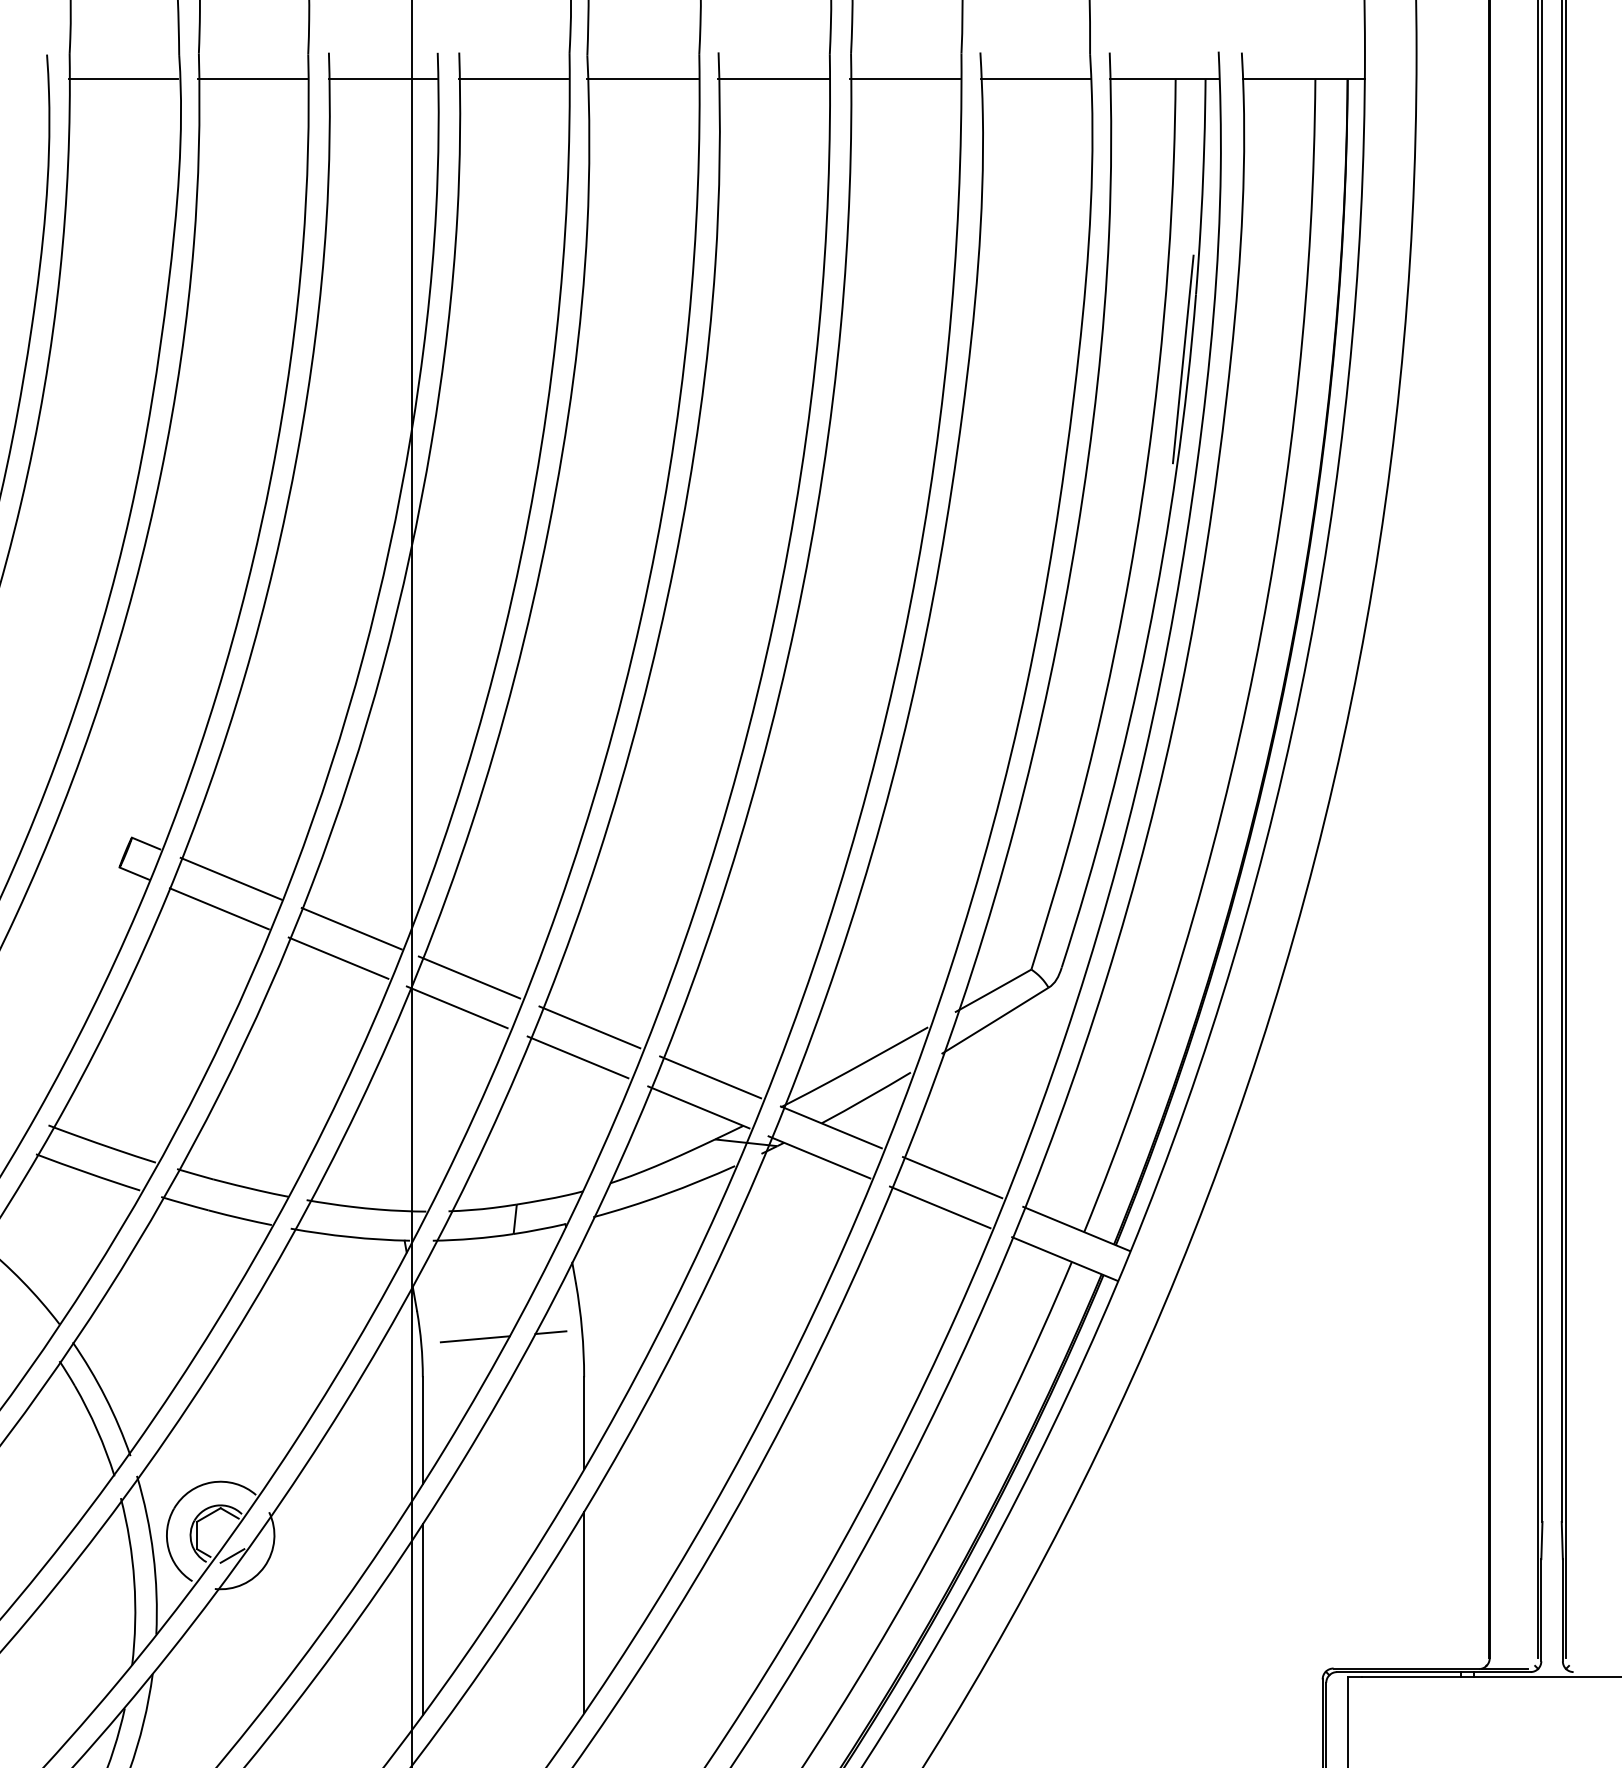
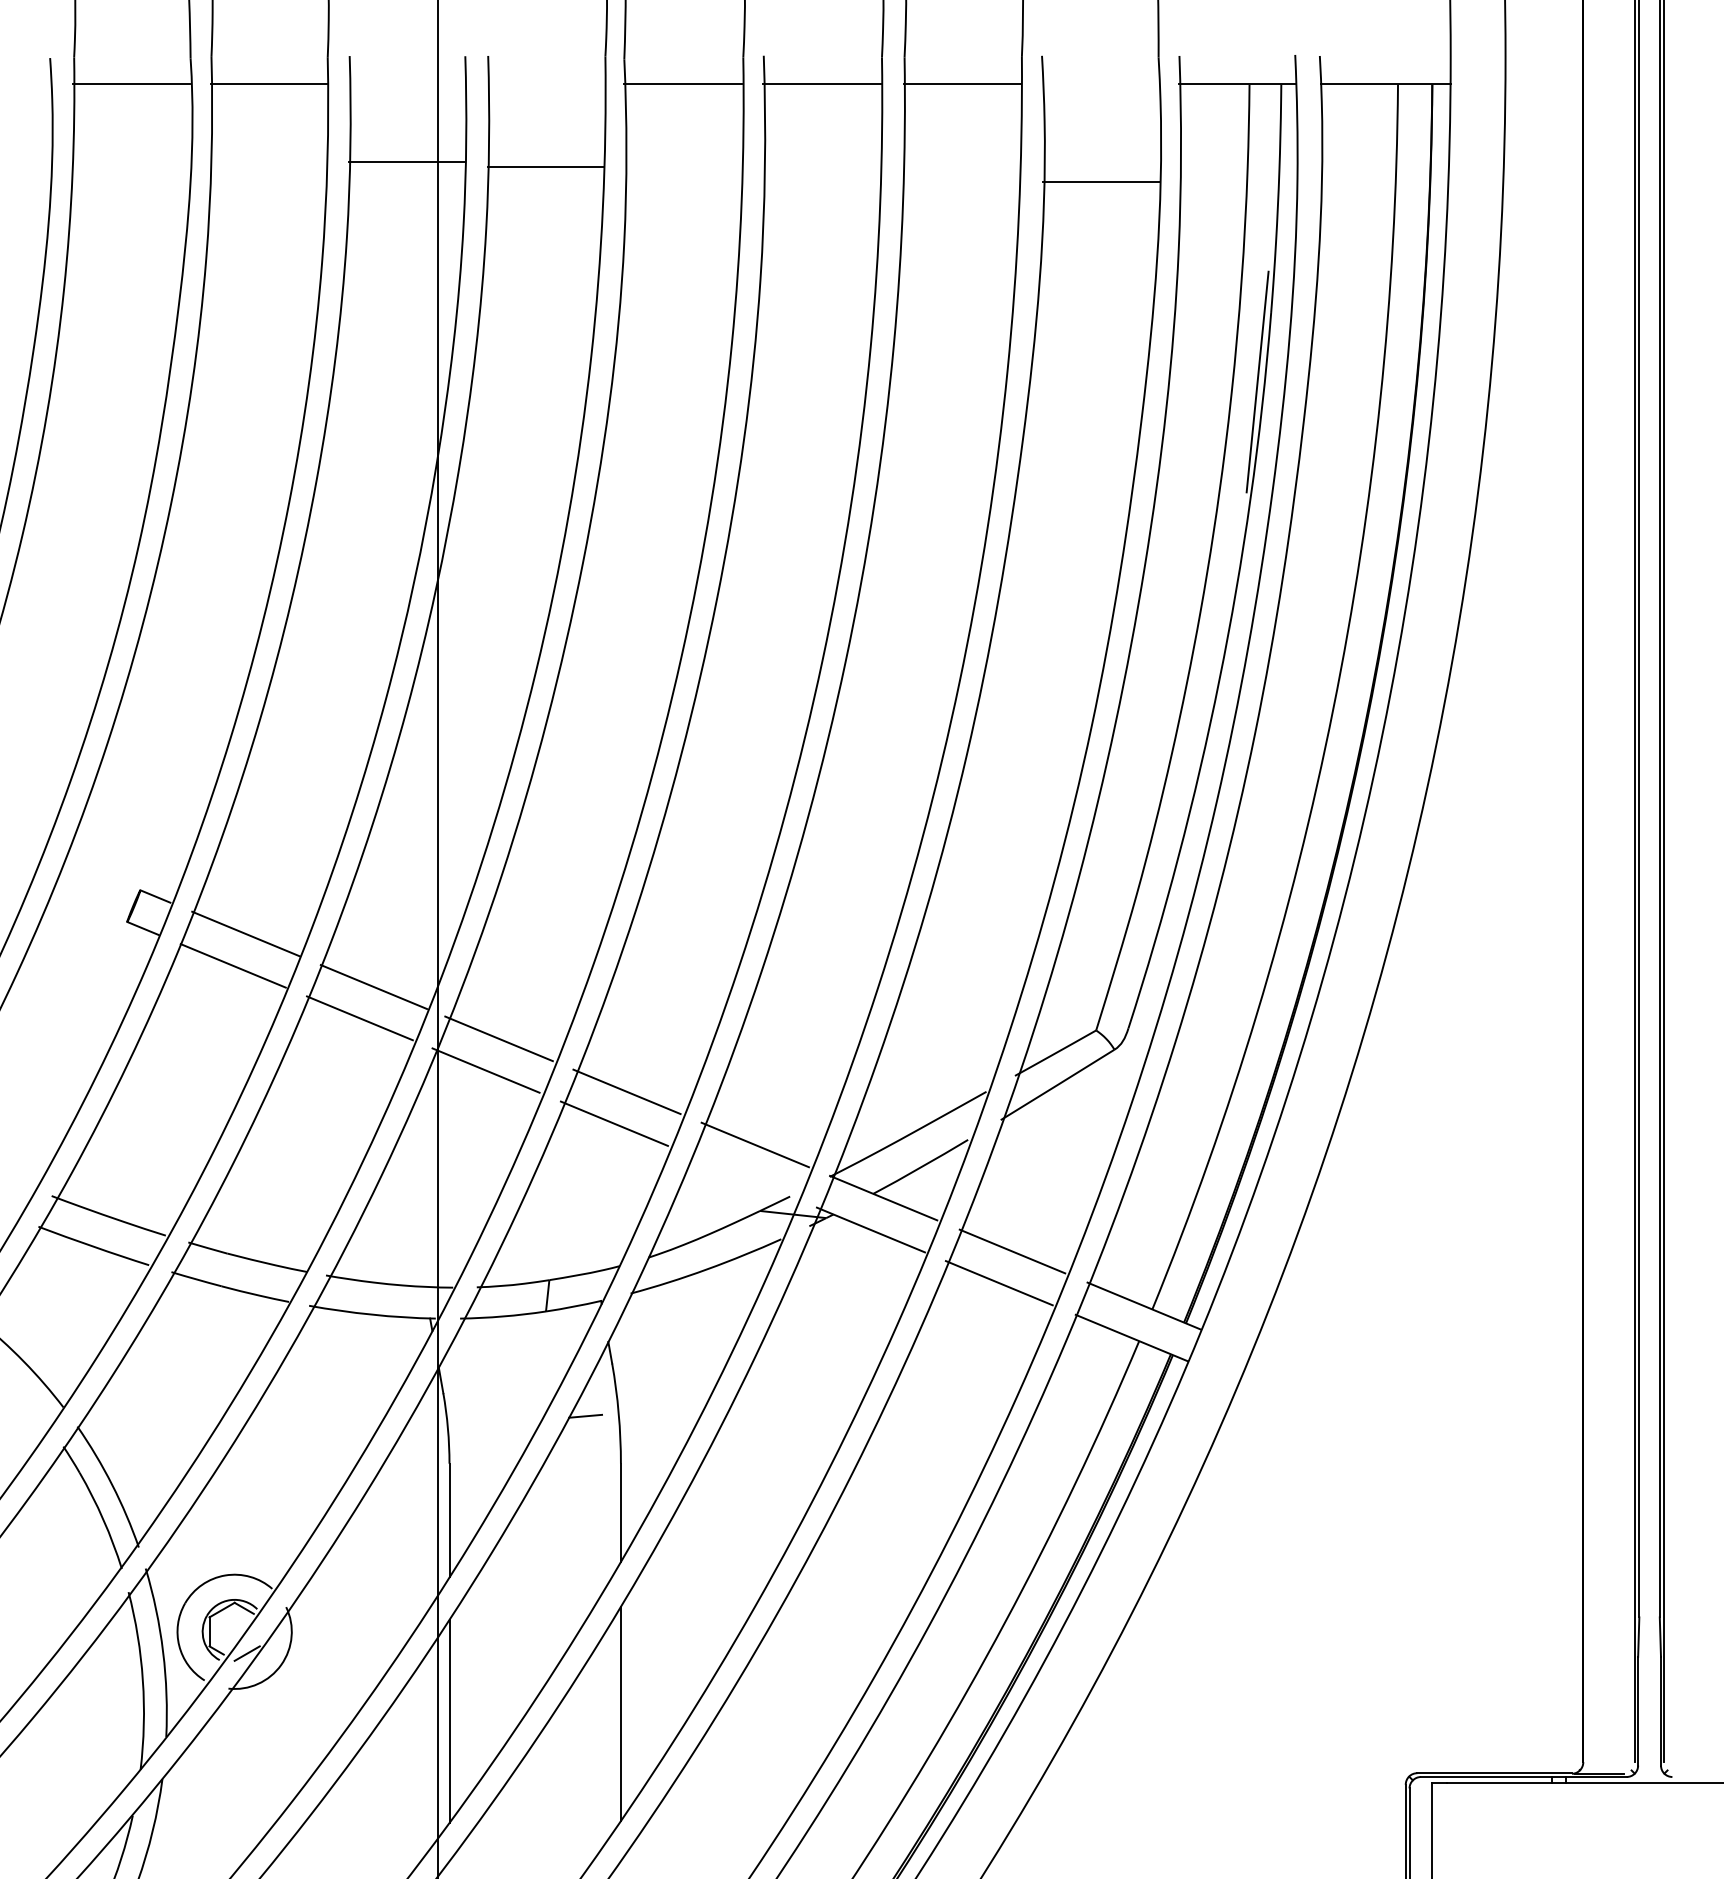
line: (383, 79) -> (407, 162), moved
line: (513, 79) -> (545, 167), moved
line: (1036, 79) -> (1101, 182), moved
line: (698, 1107) -> (742, 1176), removed
line: (474, 1339) -> (504, 1423), removed

